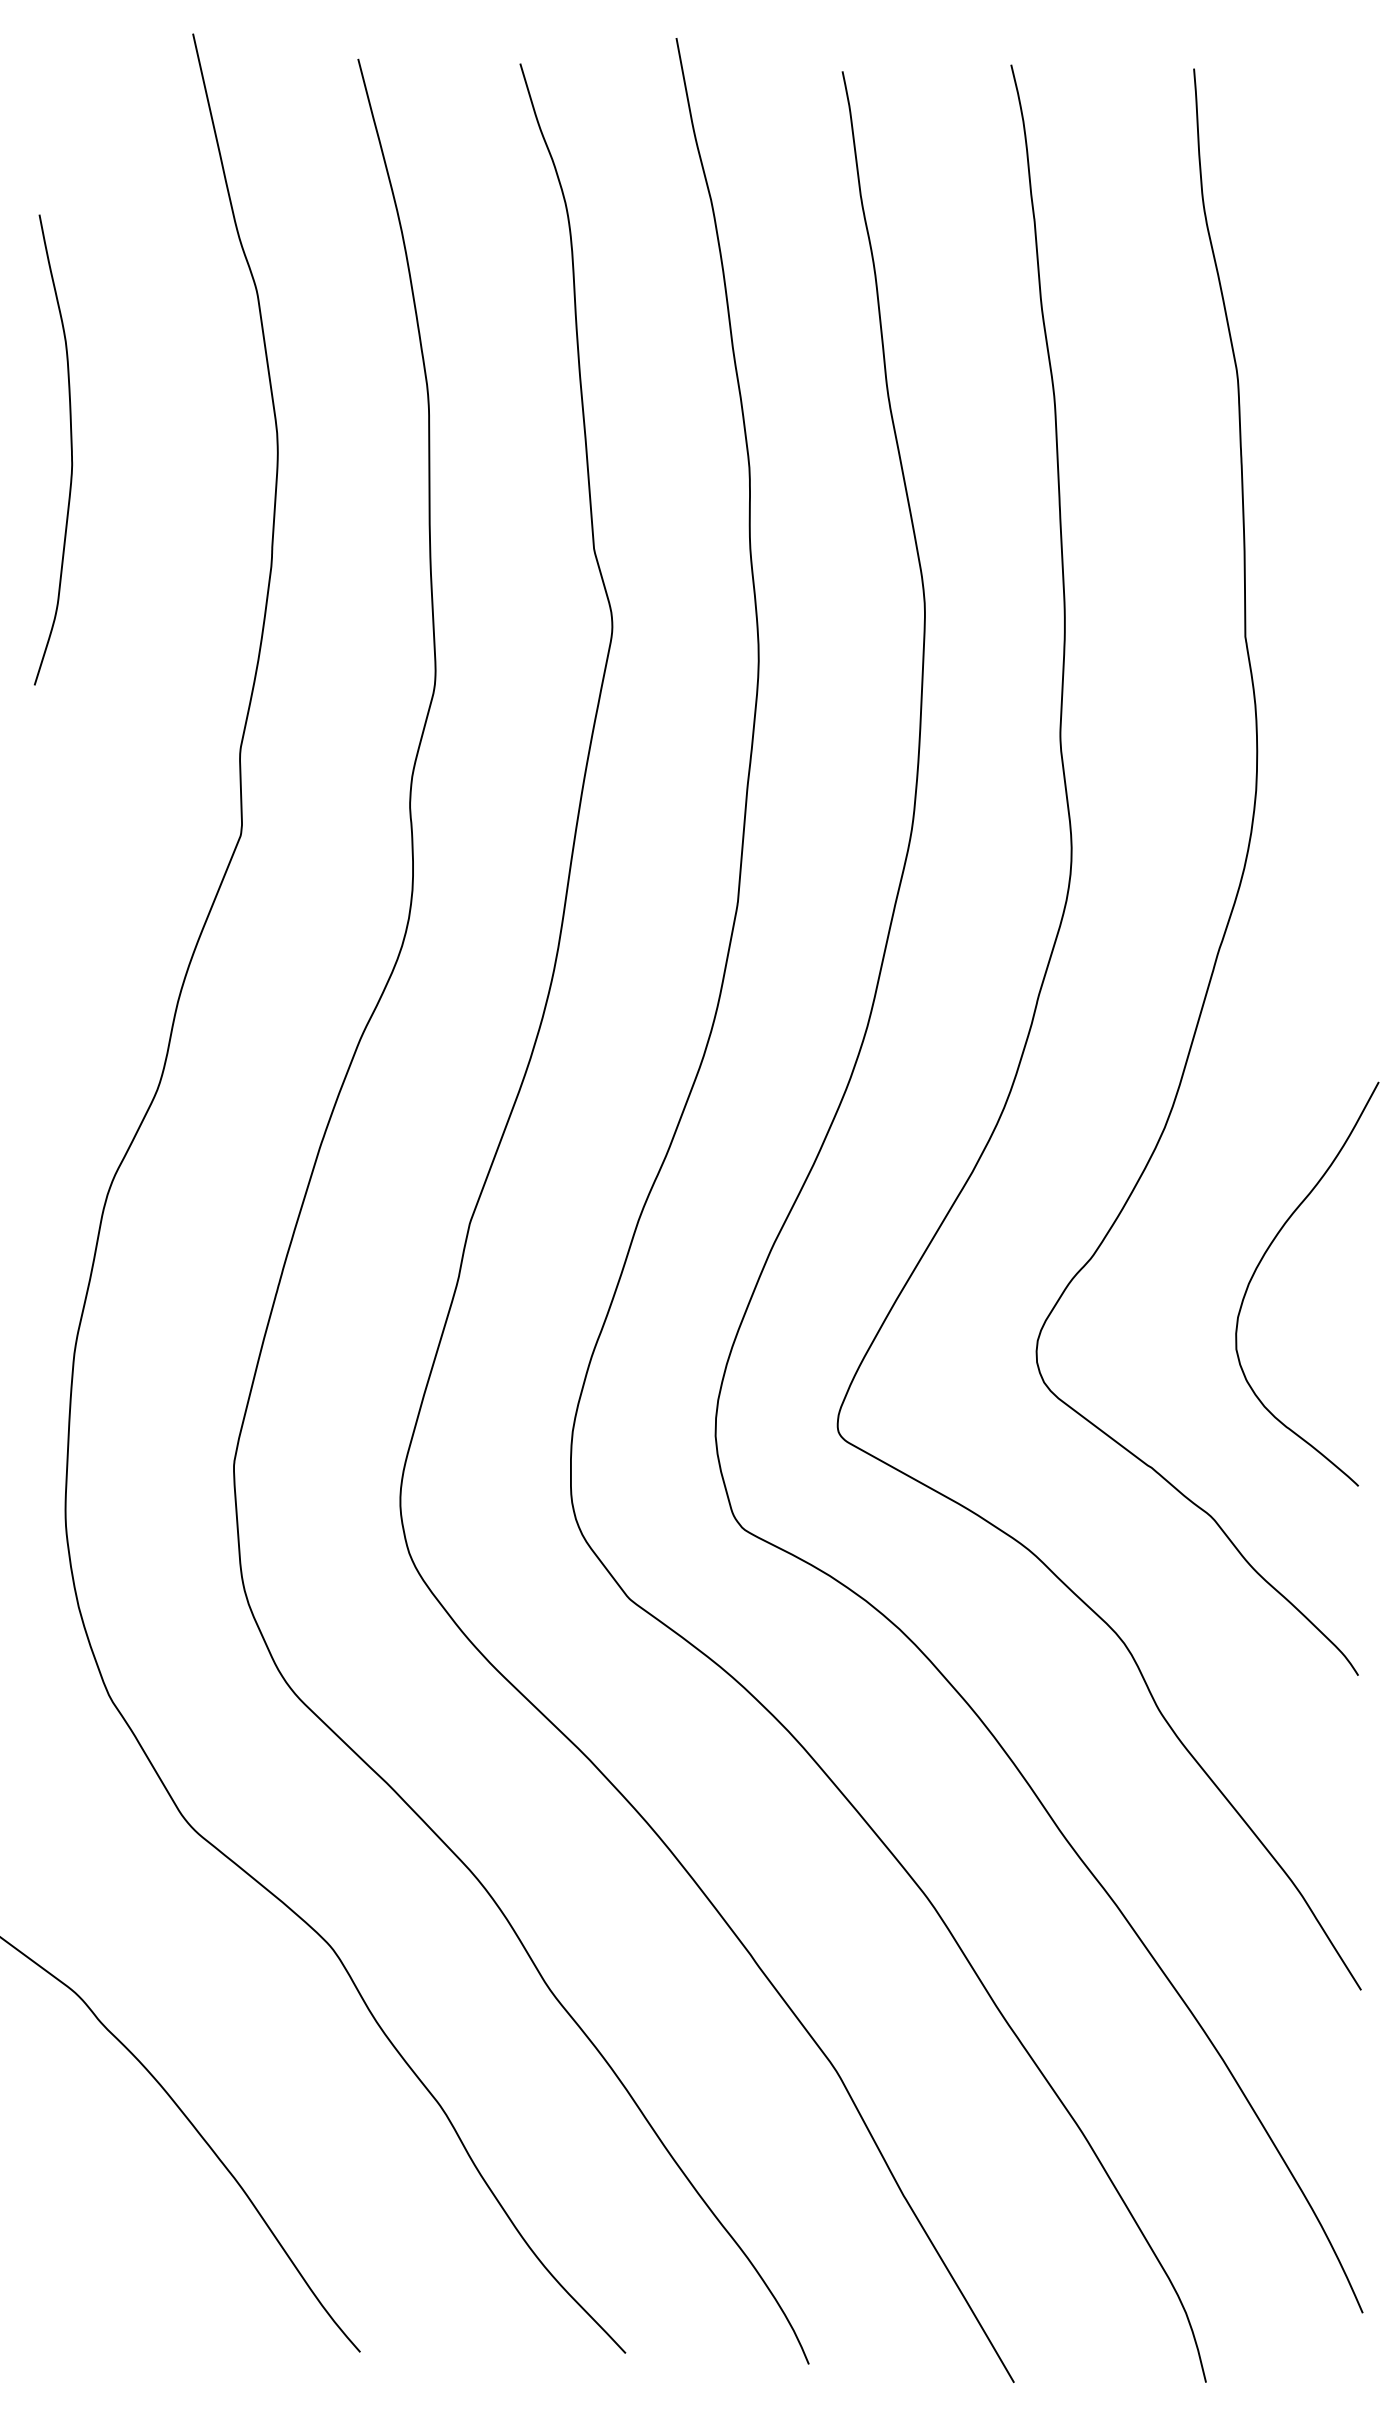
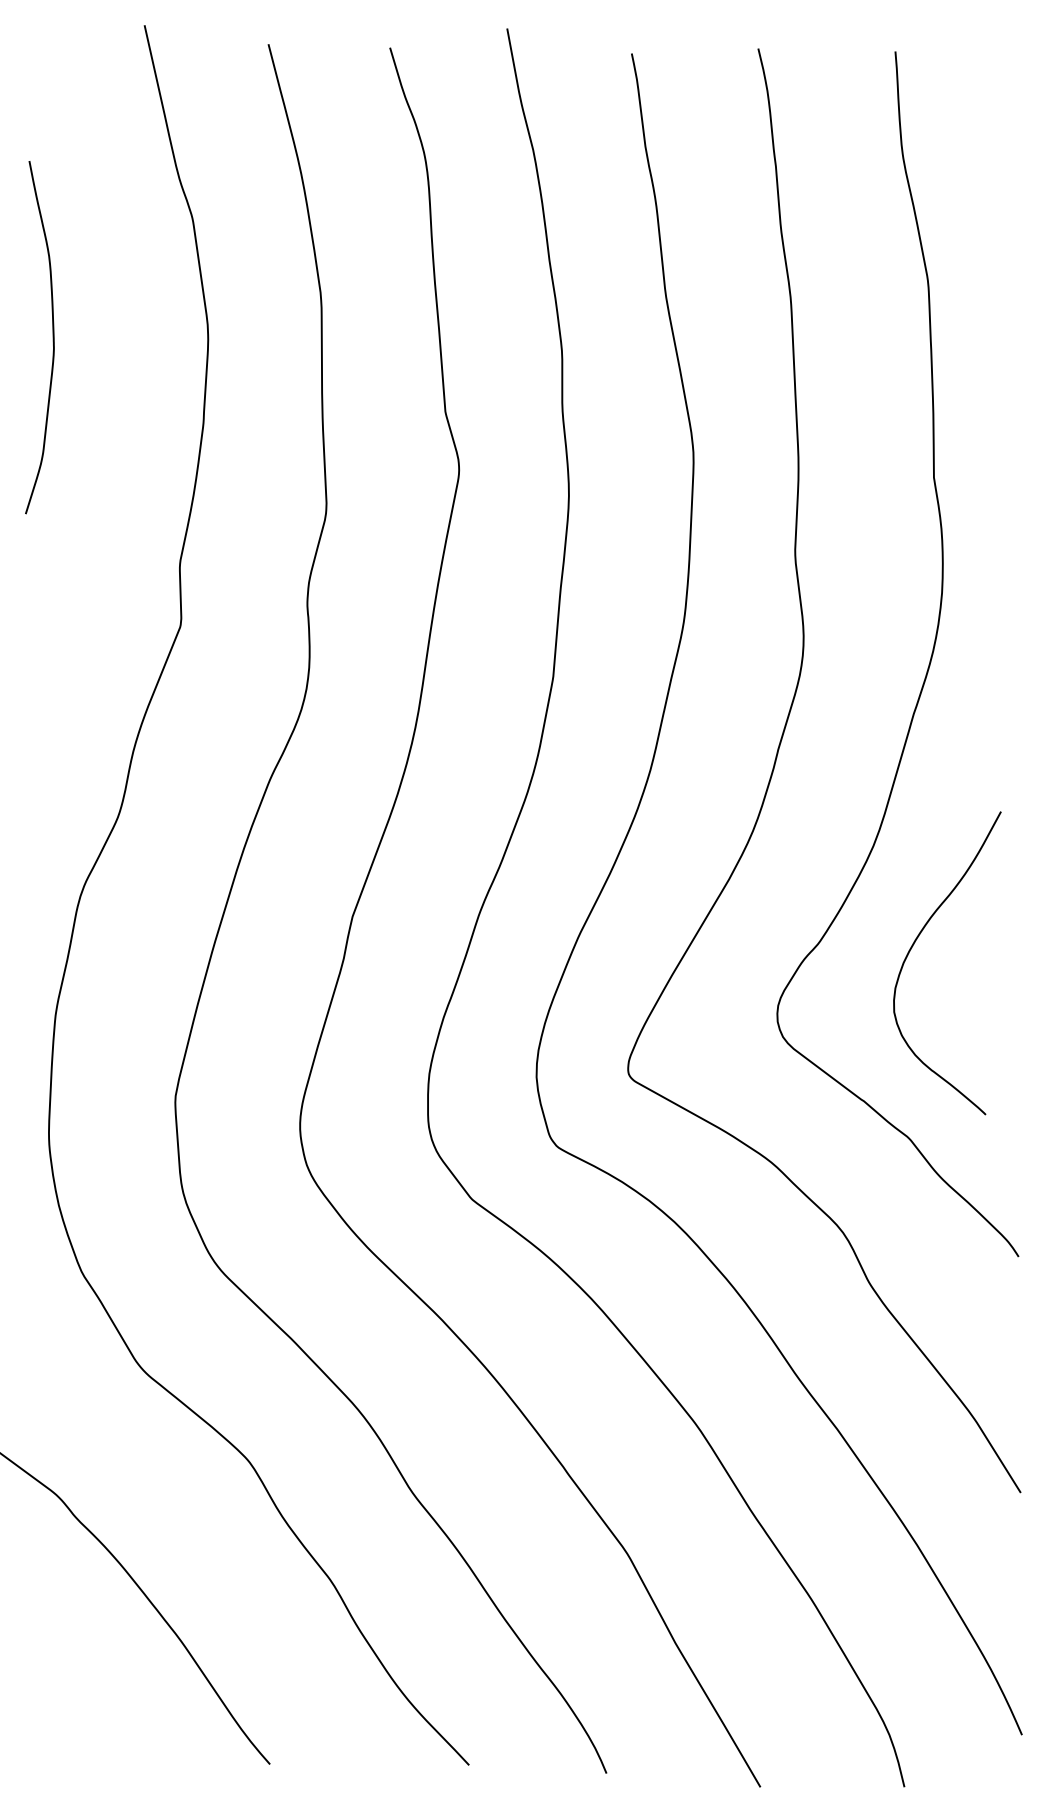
curve: (1263, 1258) -> (914, 944), moved

